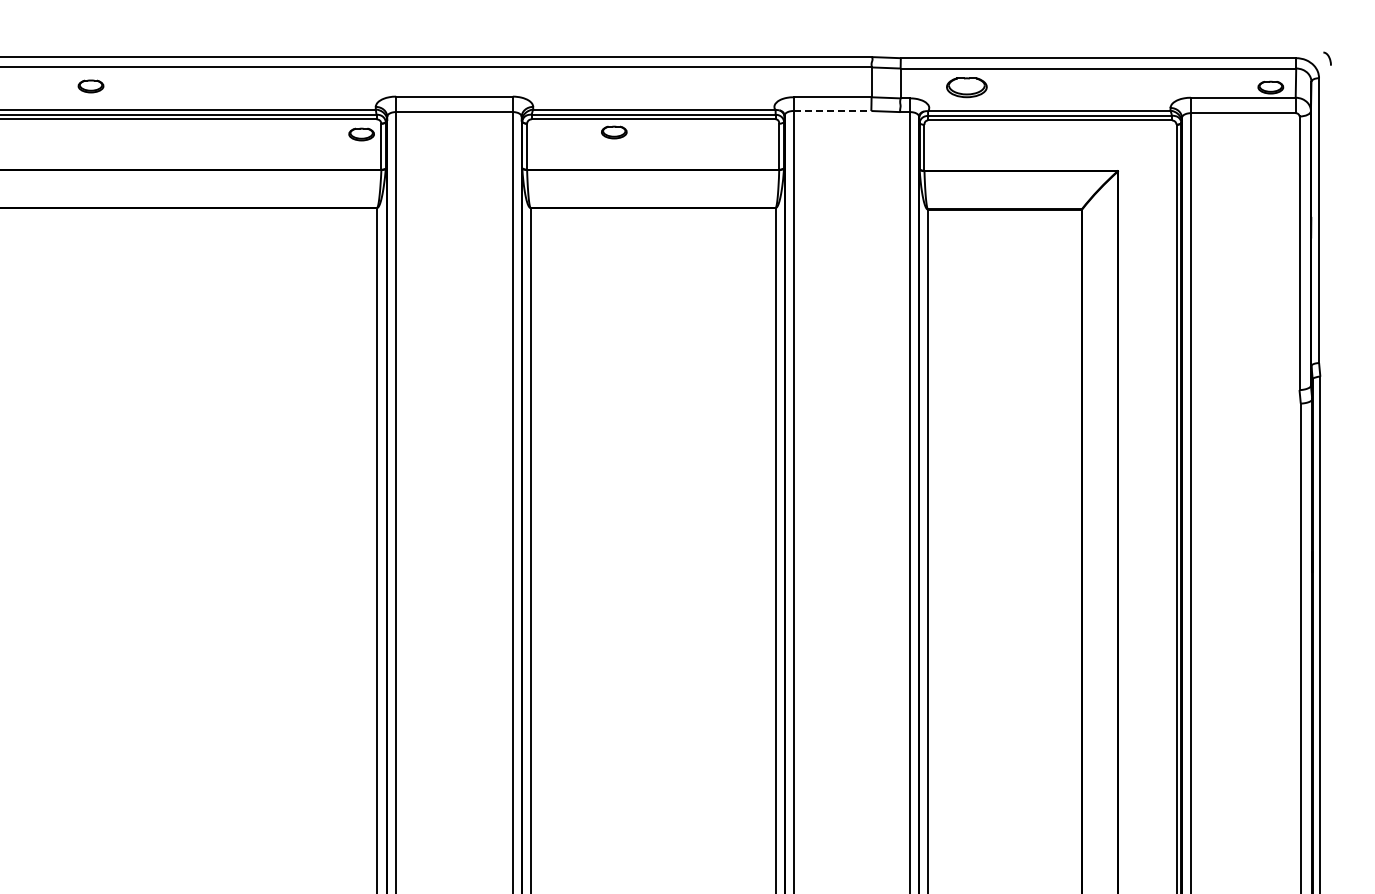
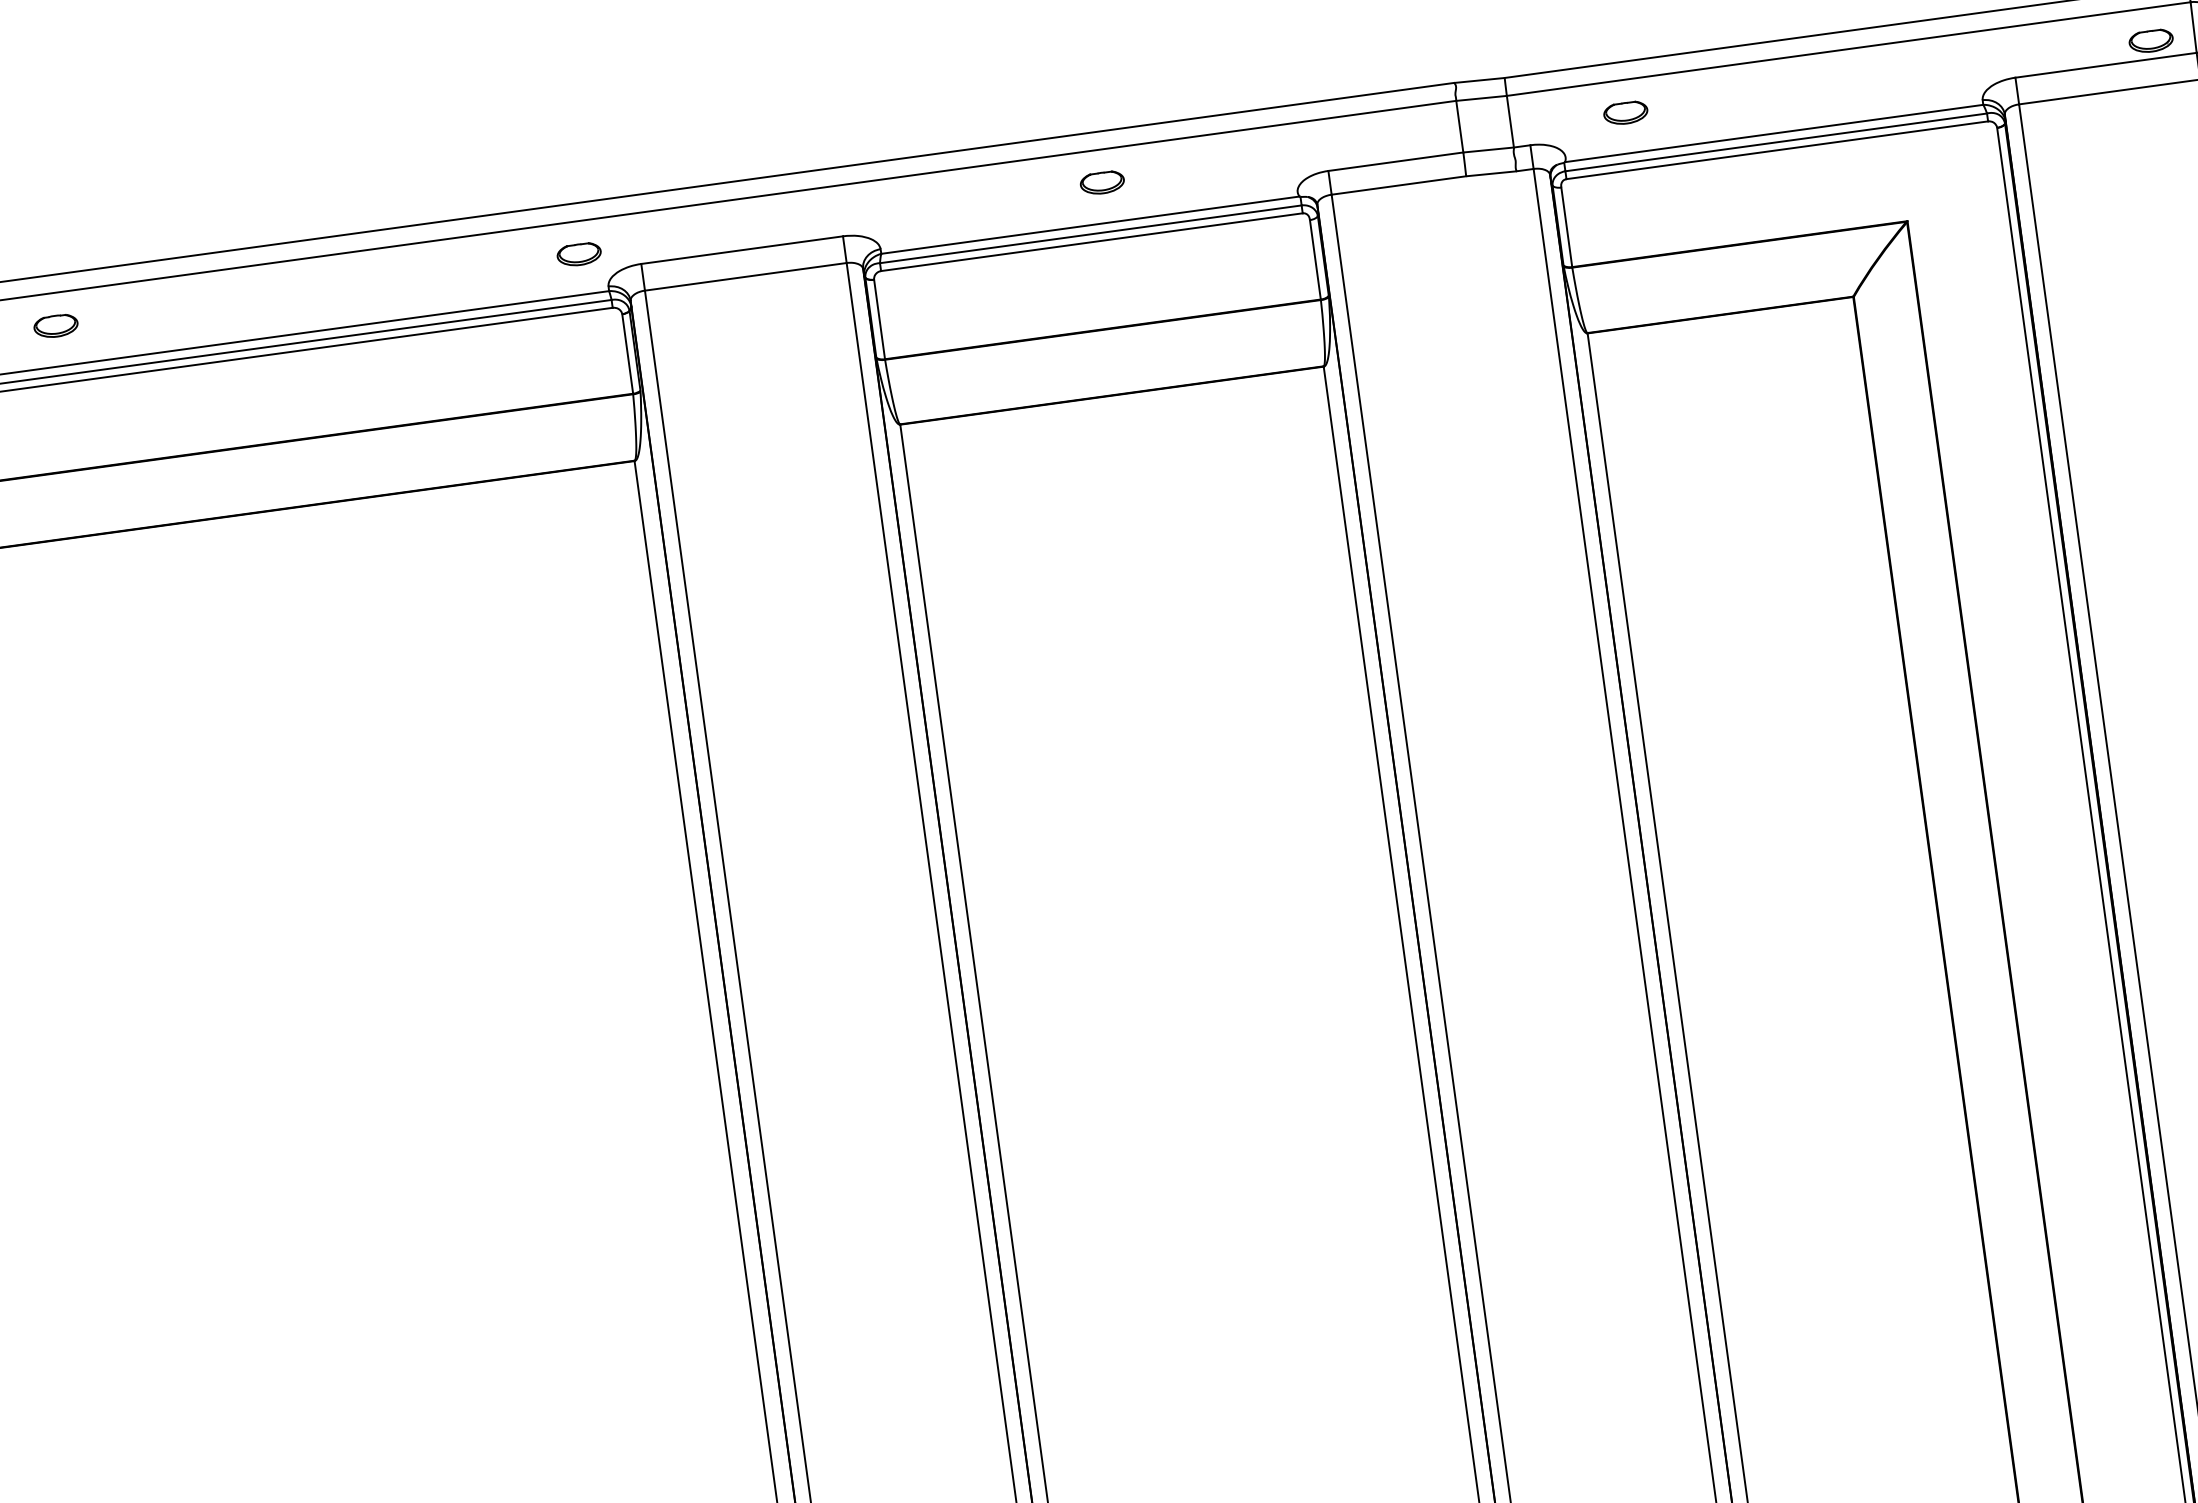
part: (90, 86) -> (55, 326), moved
part: (966, 87) -> (1625, 113), size x0.62
line: (832, 111) -> (1399, 186), dashed -> solid
part: (614, 132) -> (1102, 182), moved
part: (361, 134) -> (578, 254), moved

